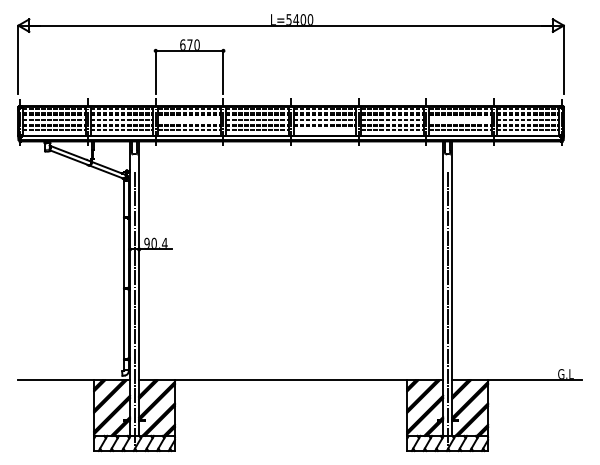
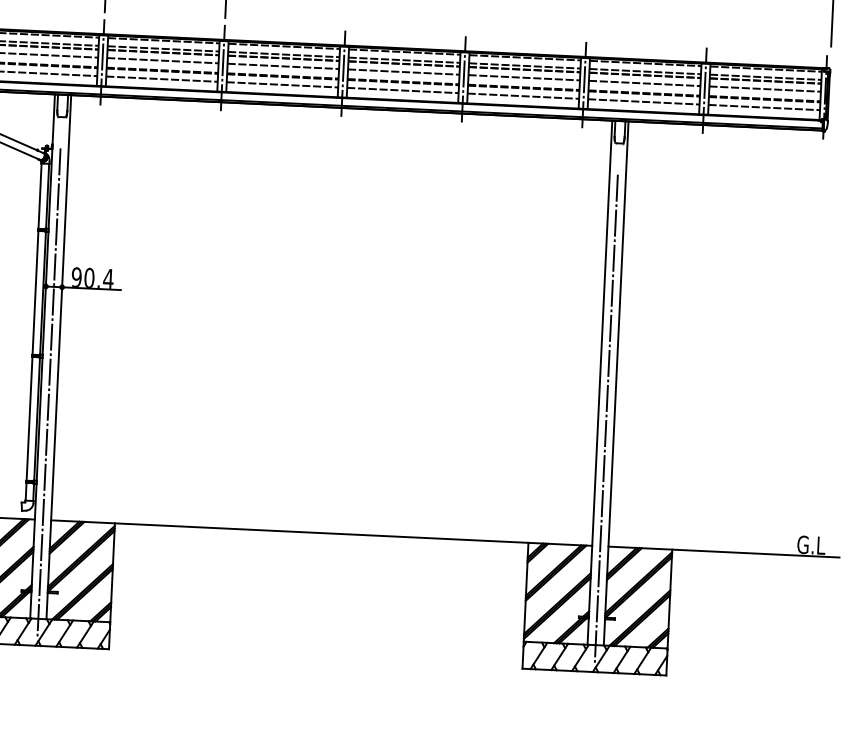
line: (189, 119) -> (162, 60), added
line: (459, 119) -> (643, 82), added
line: (324, 130) -> (402, 91), added

